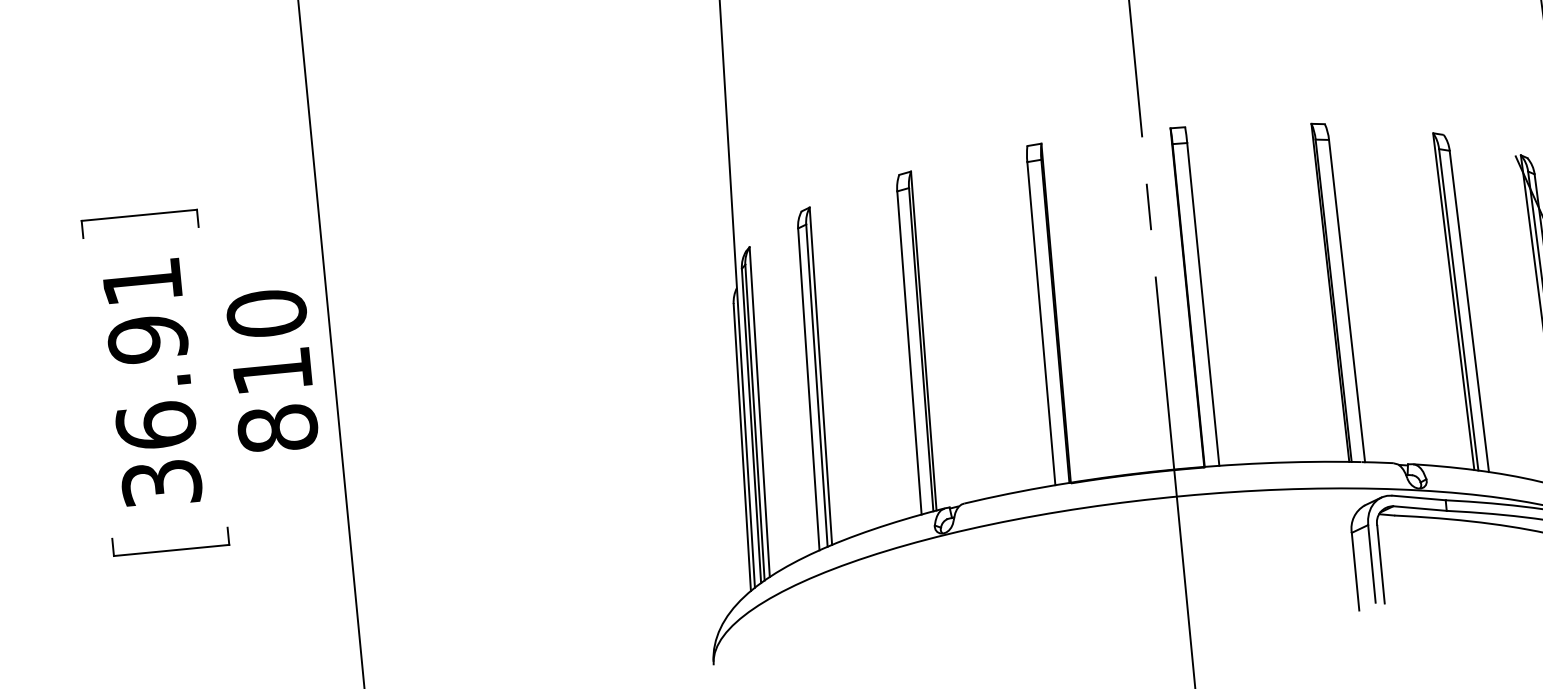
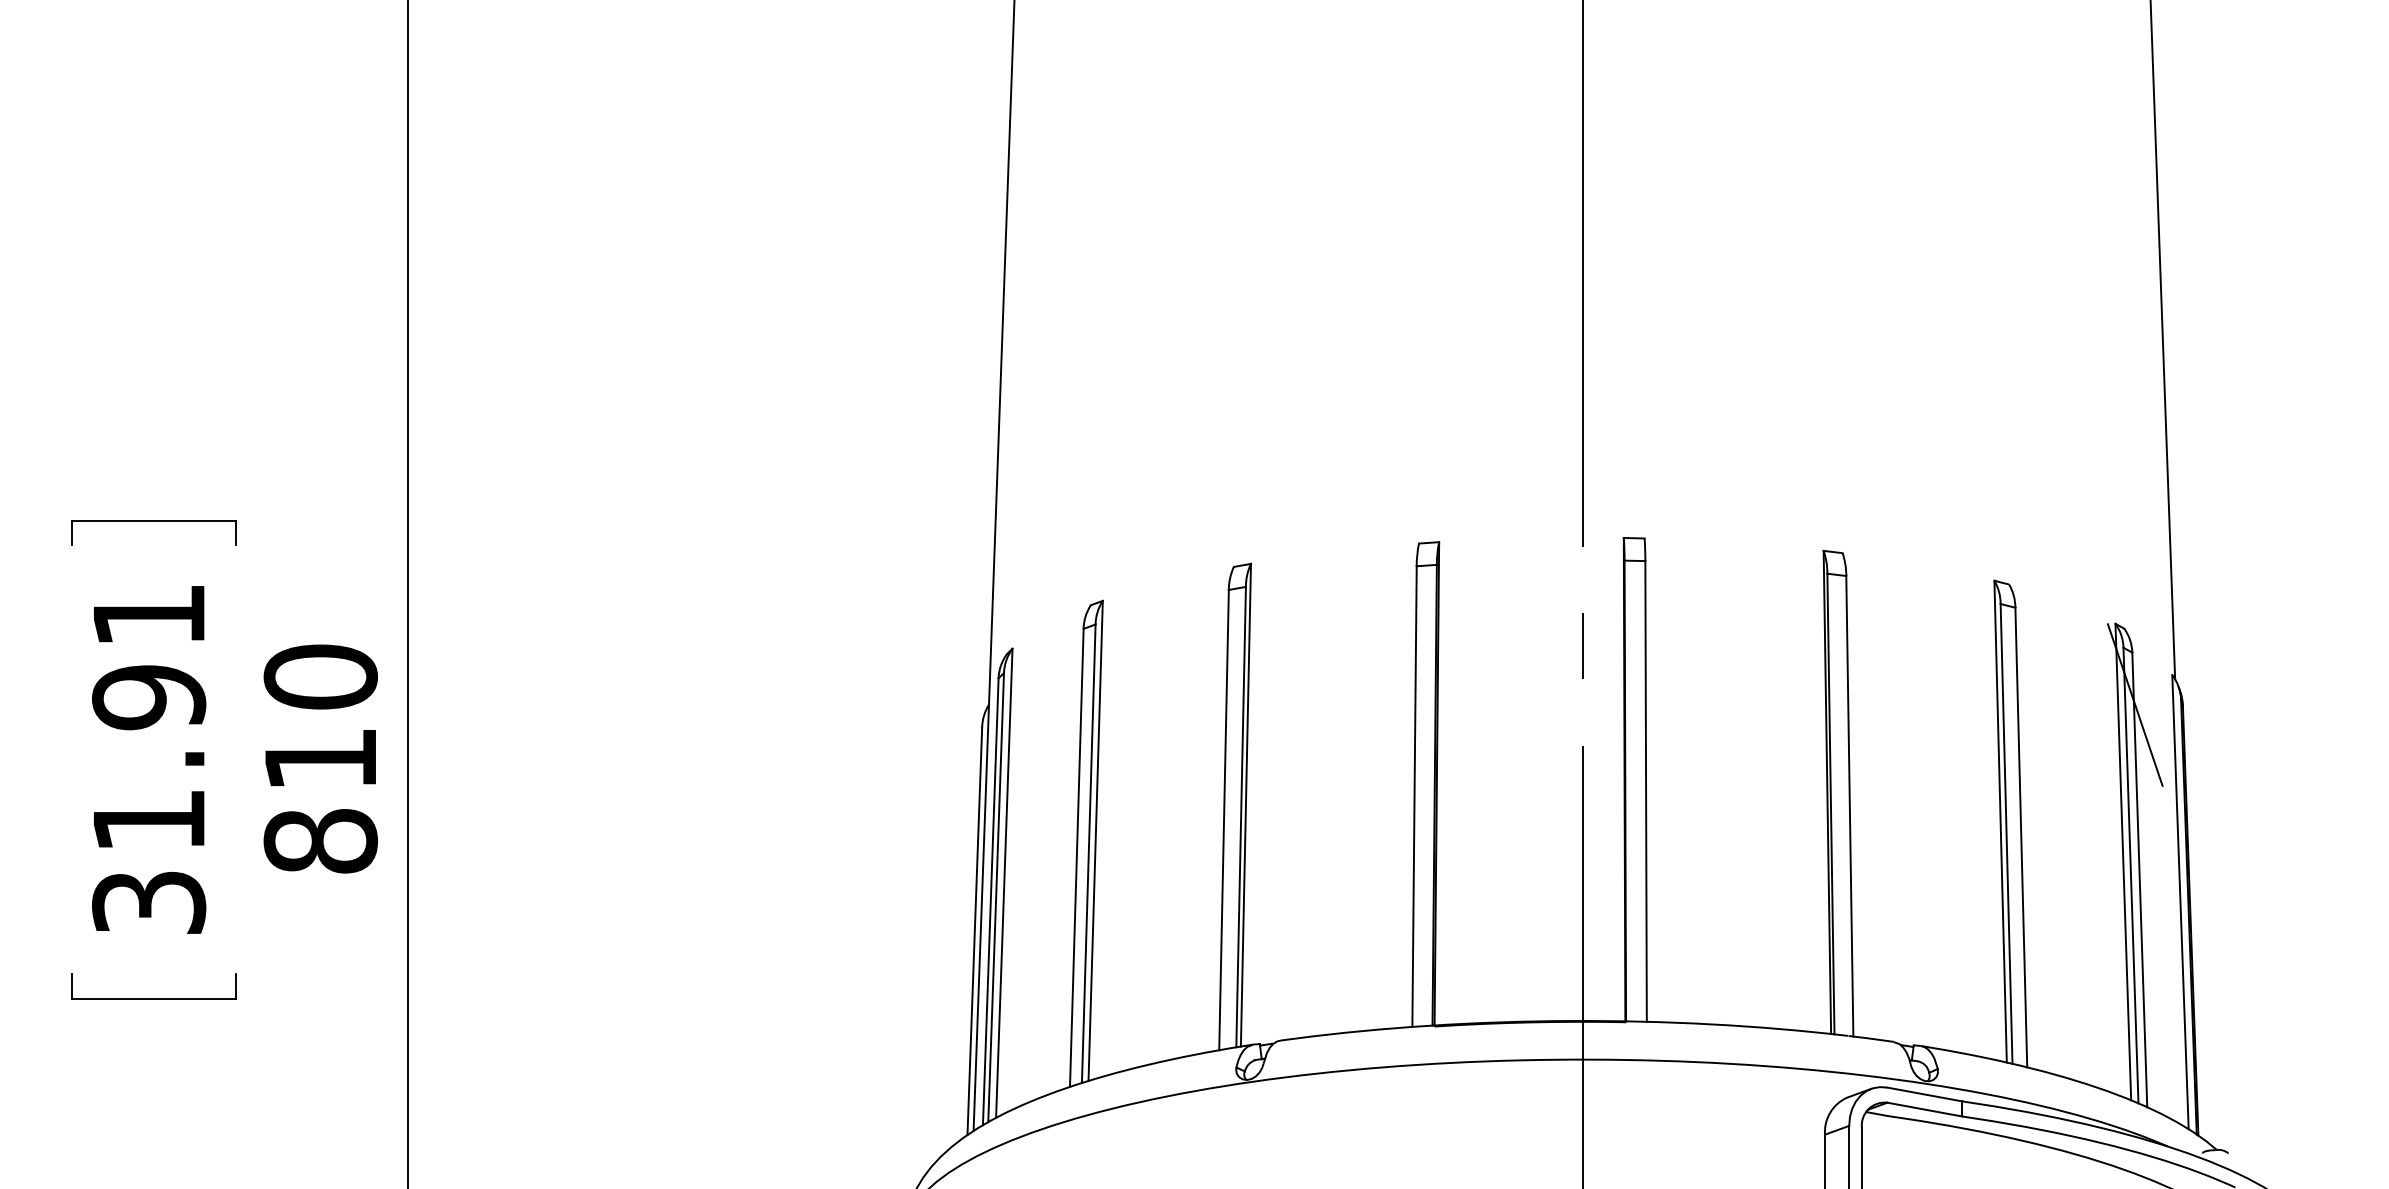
text: (156, 425) -> (149, 819), 36.91 -> 31.91

